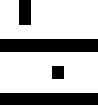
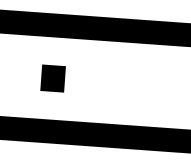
line: (57, 72) -> (51, 78), moved

